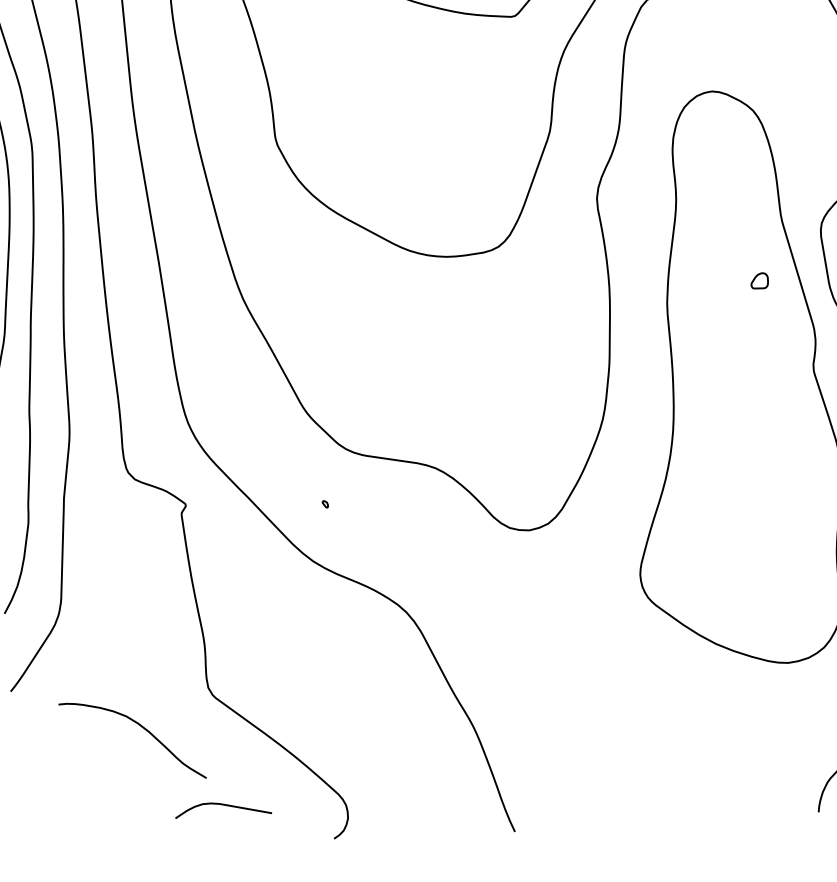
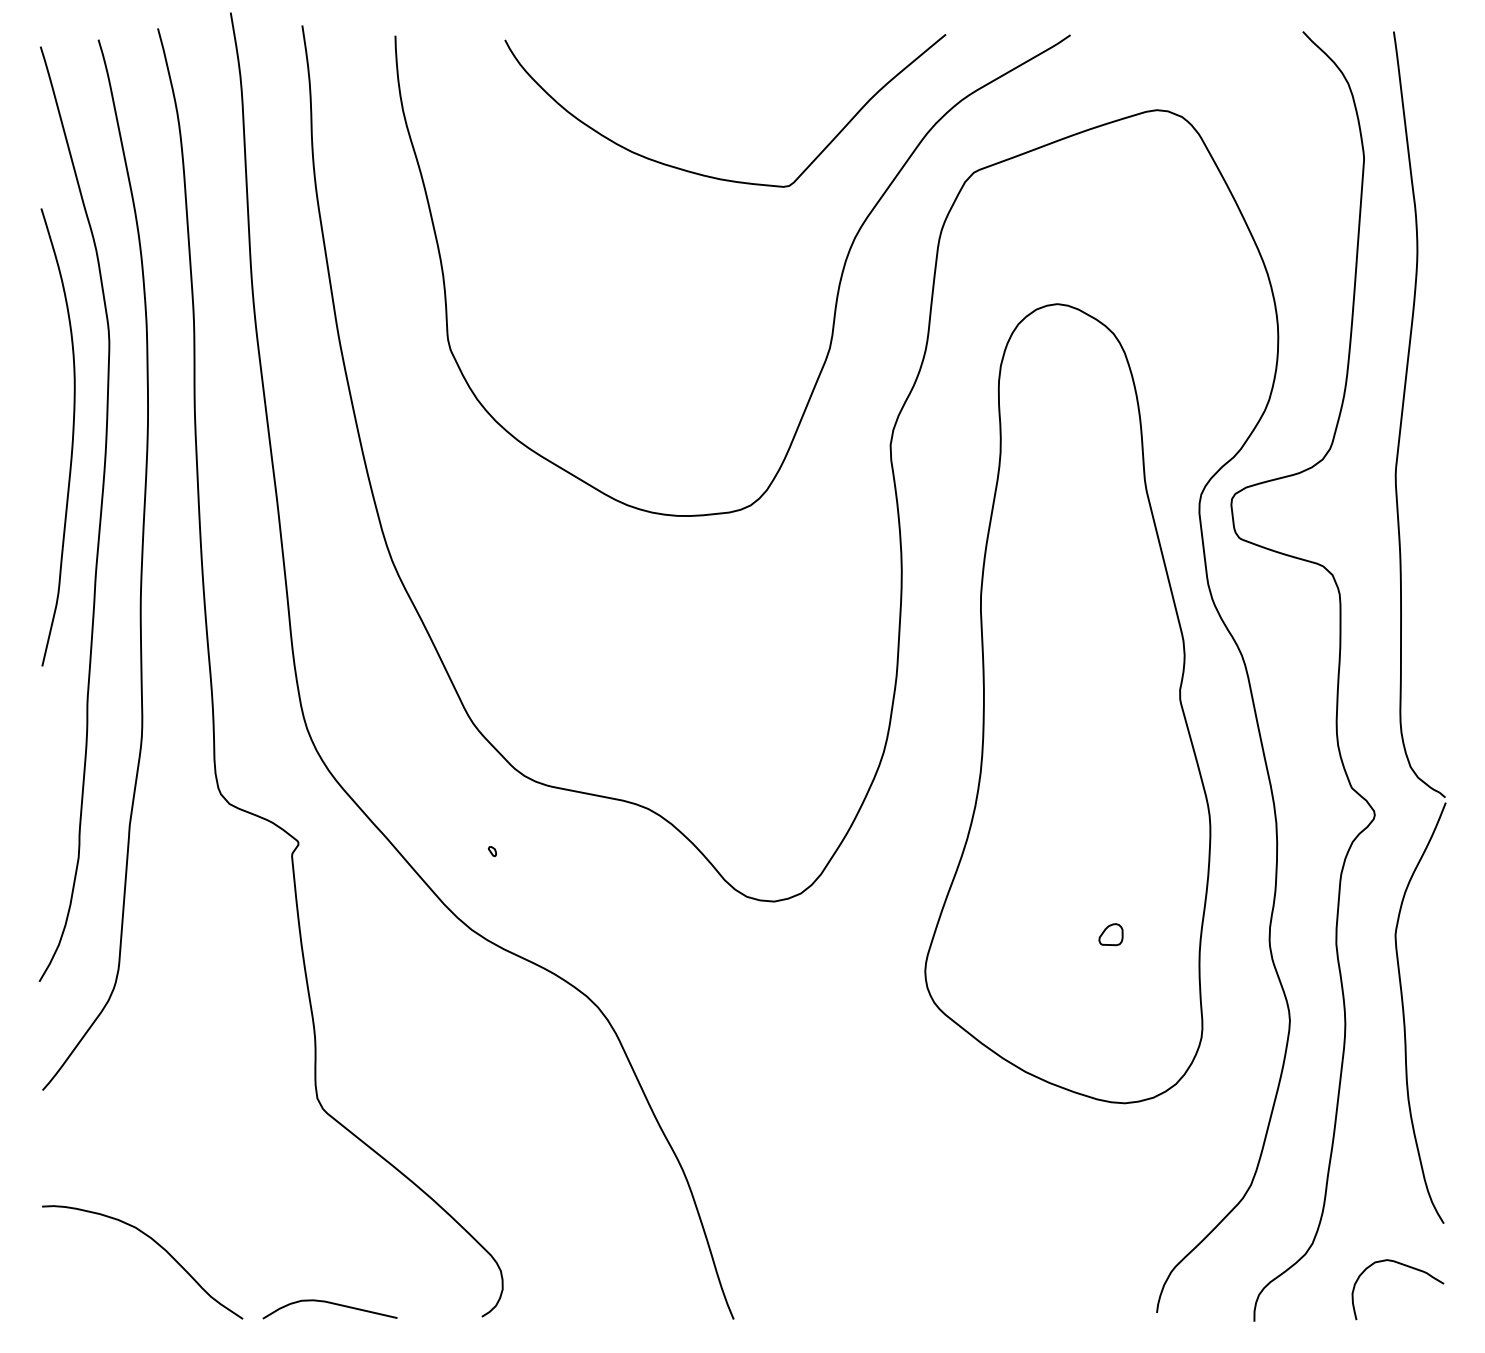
part: (759, 280) -> (1110, 934), moved
curve: (141, 727) -> (155, 1243), moved
curve: (224, 805) -> (332, 1304), moved

